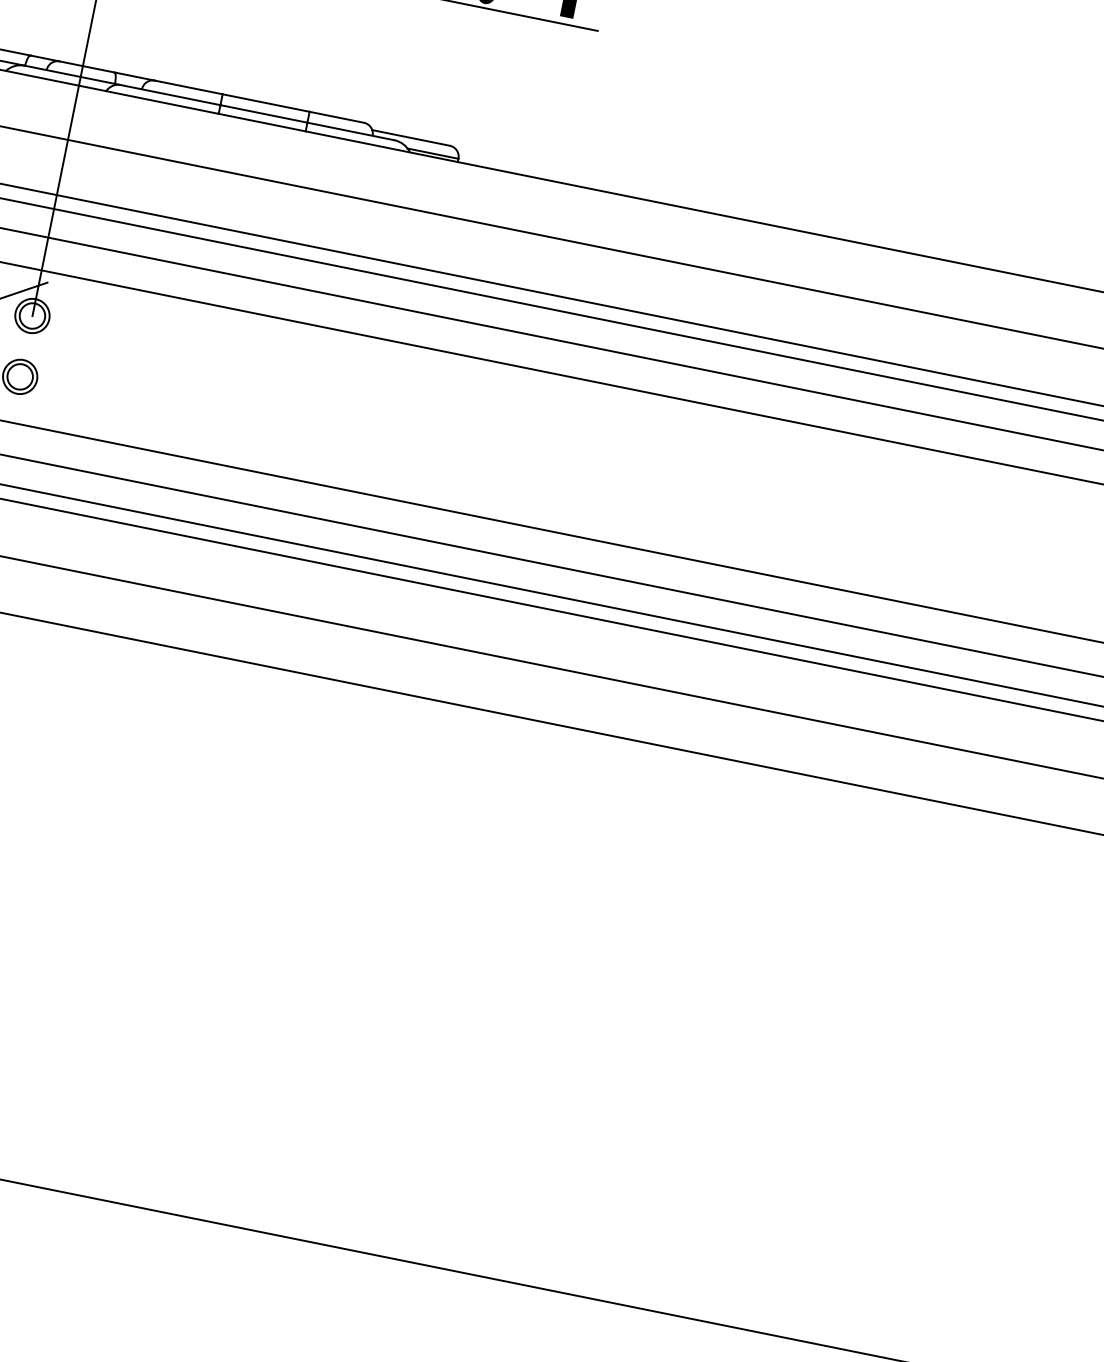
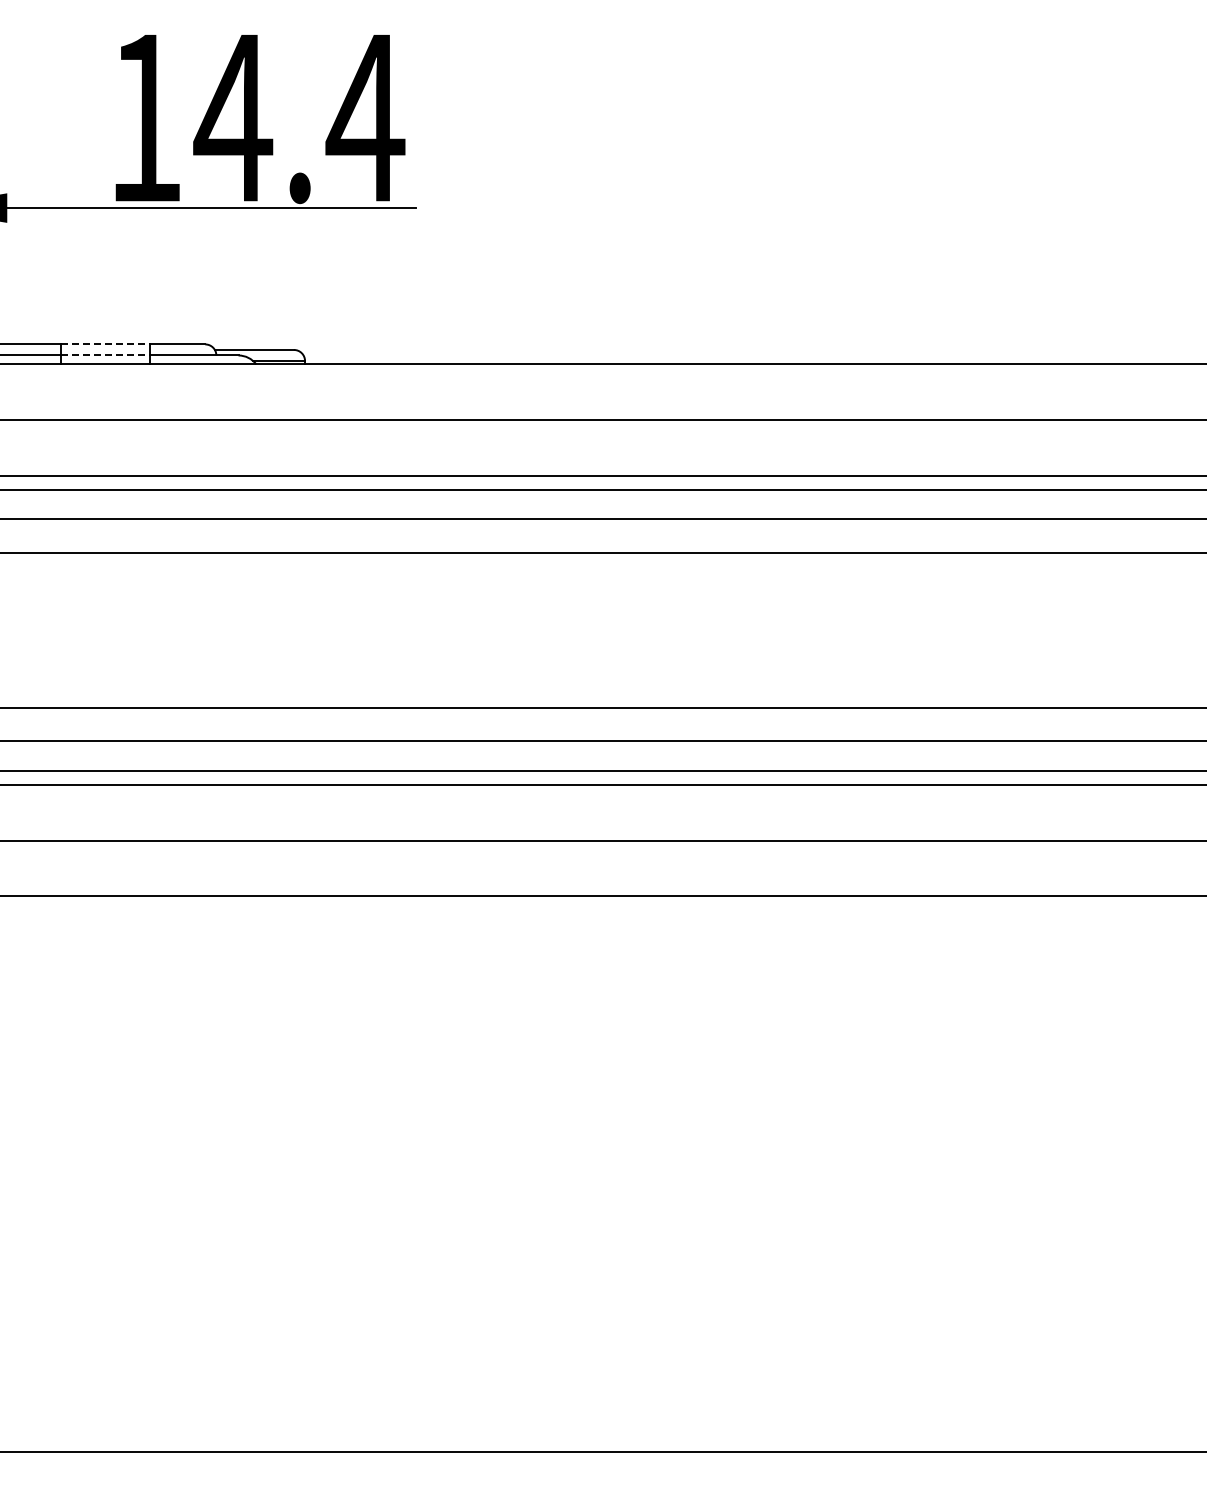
line: (267, 103) -> (106, 344), solid -> dashed
line: (264, 114) -> (106, 355), solid -> dashed

